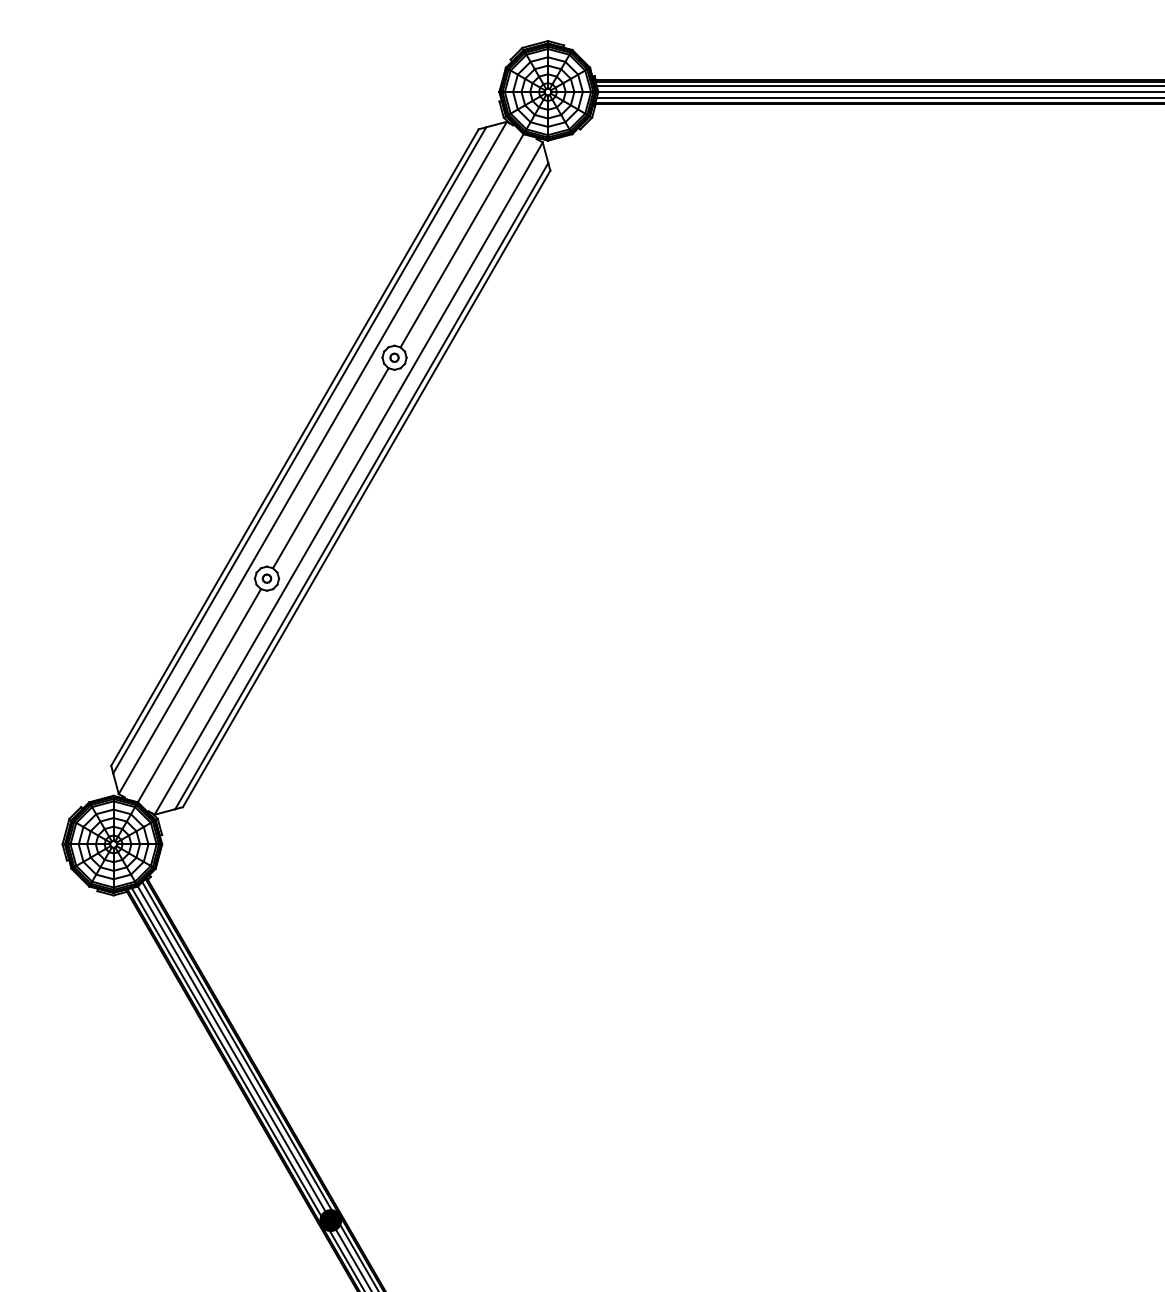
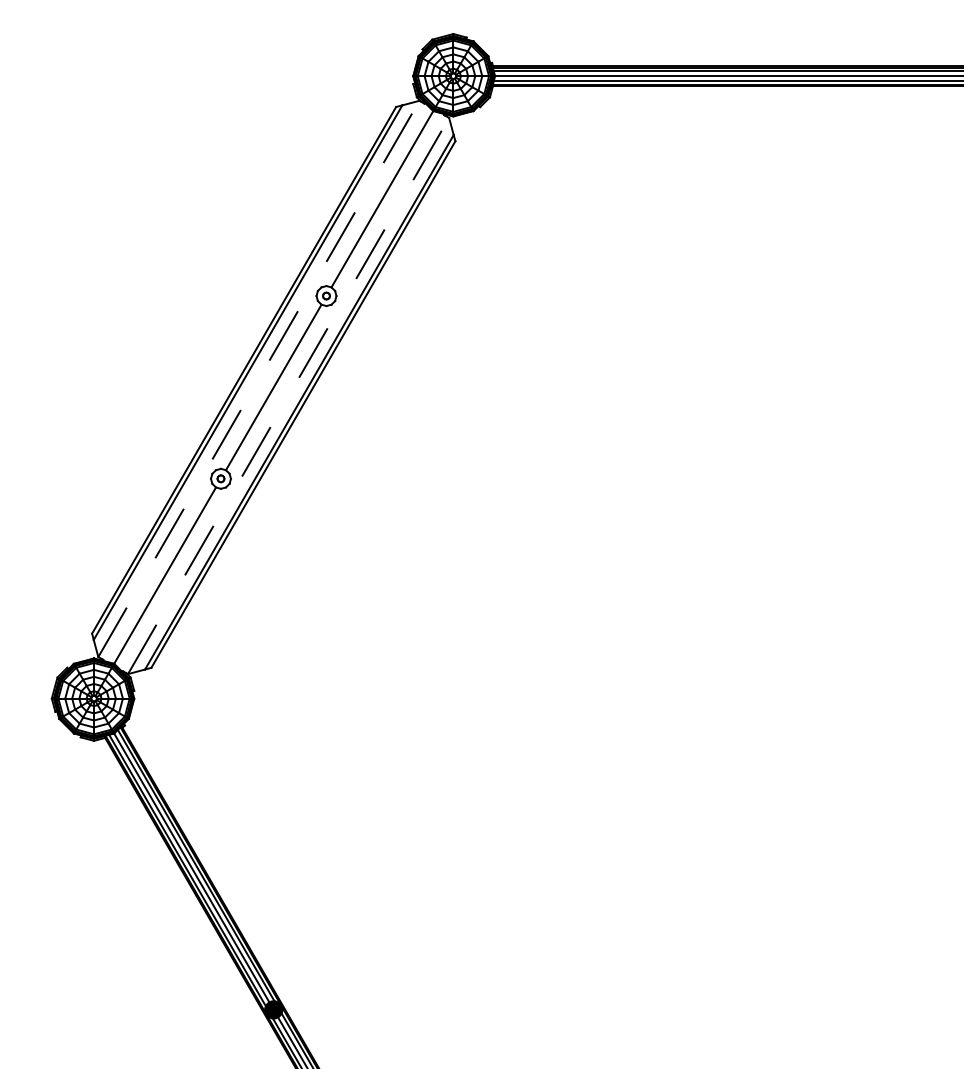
line: (313, 457) -> (259, 378), solid -> dashed
line: (348, 477) -> (288, 395), solid -> dashed

